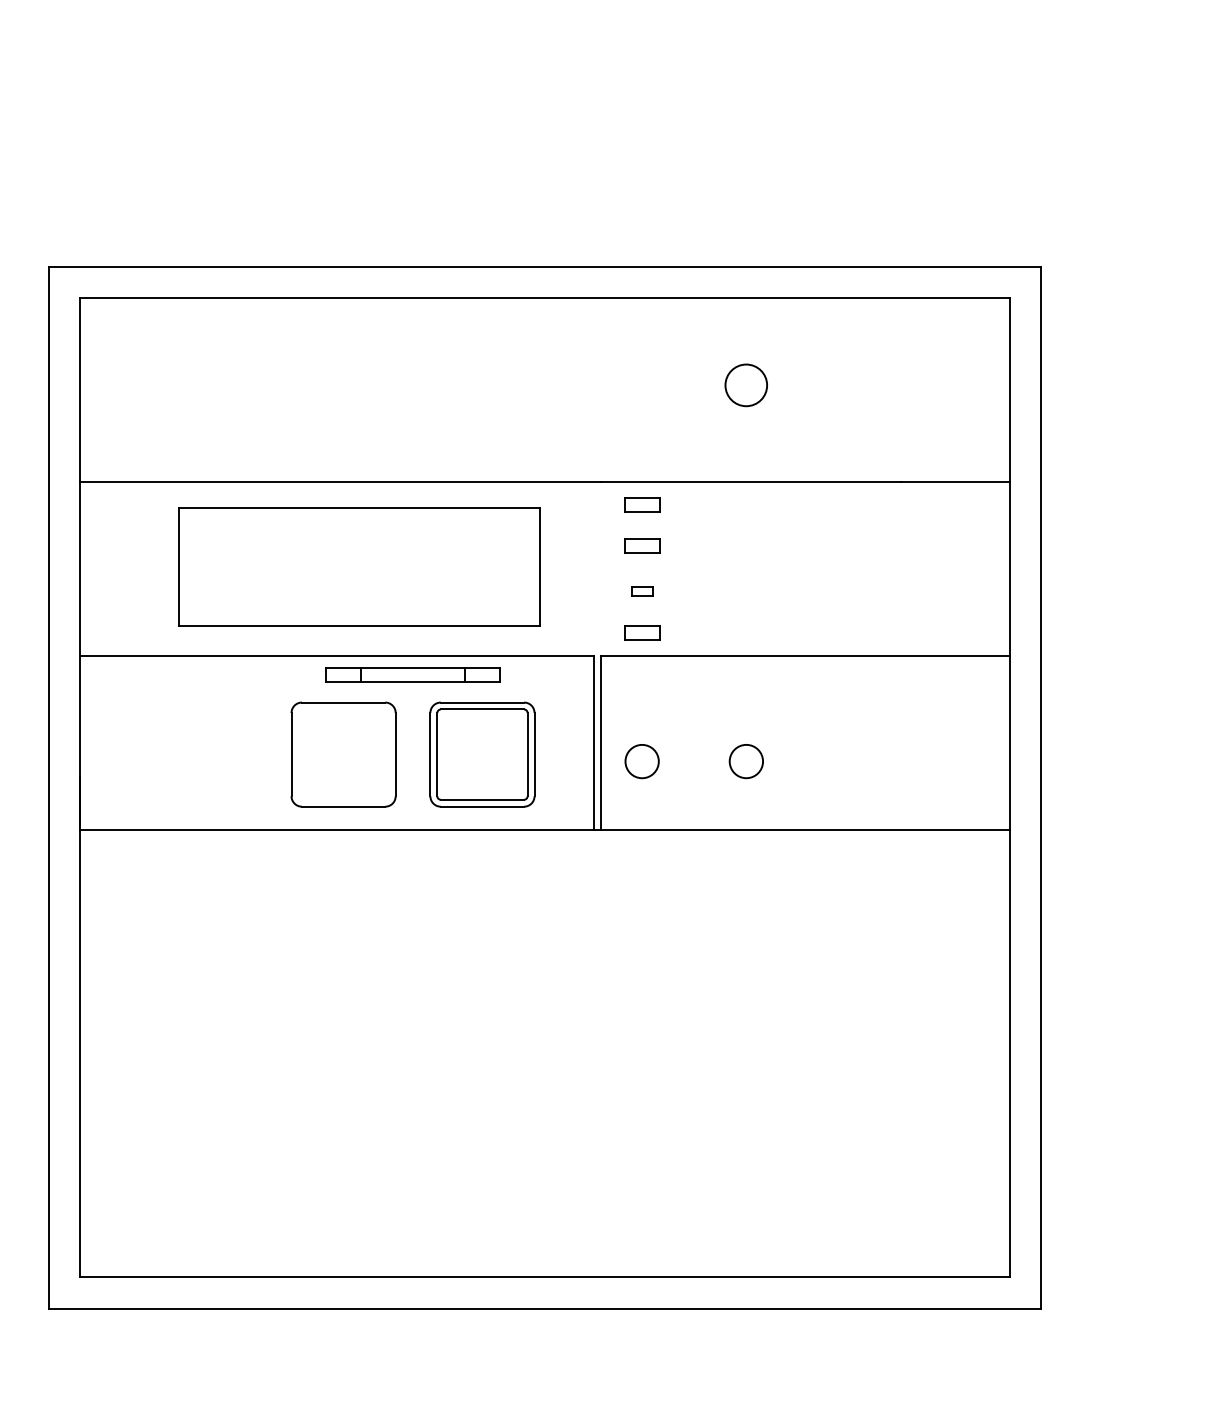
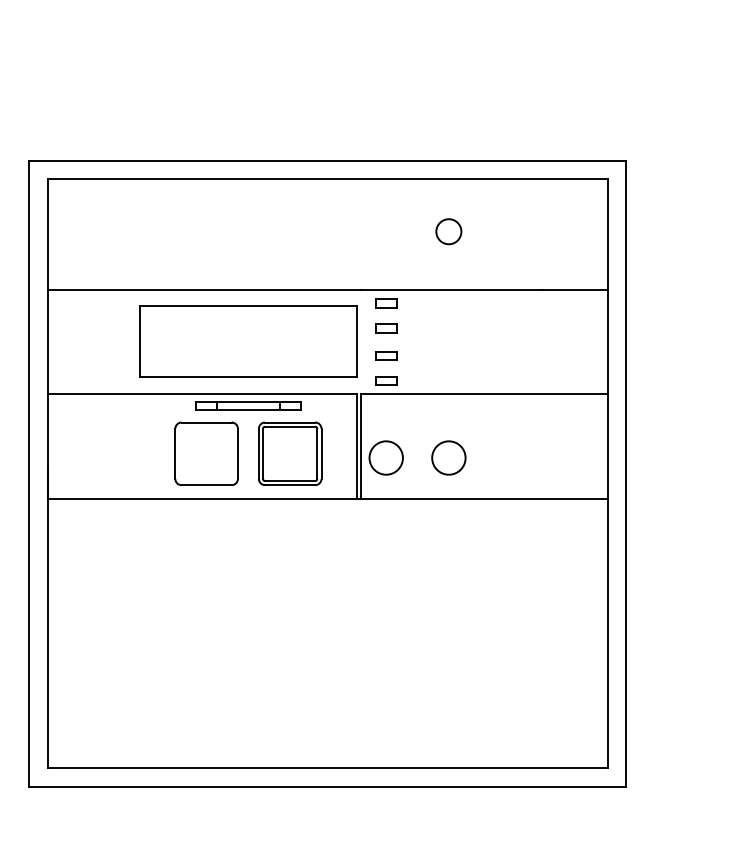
part: (359, 567) -> (248, 341), moved
part: (642, 591) -> (386, 355), size x1.67
circle: (640, 760) -> (385, 457), size x1.67
circle: (745, 760) -> (448, 457), size x1.67

